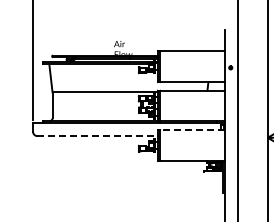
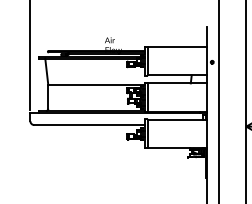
line: (192, 130) -> (177, 119), dashed -> solid
line: (98, 136) -> (90, 125), dashed -> solid

